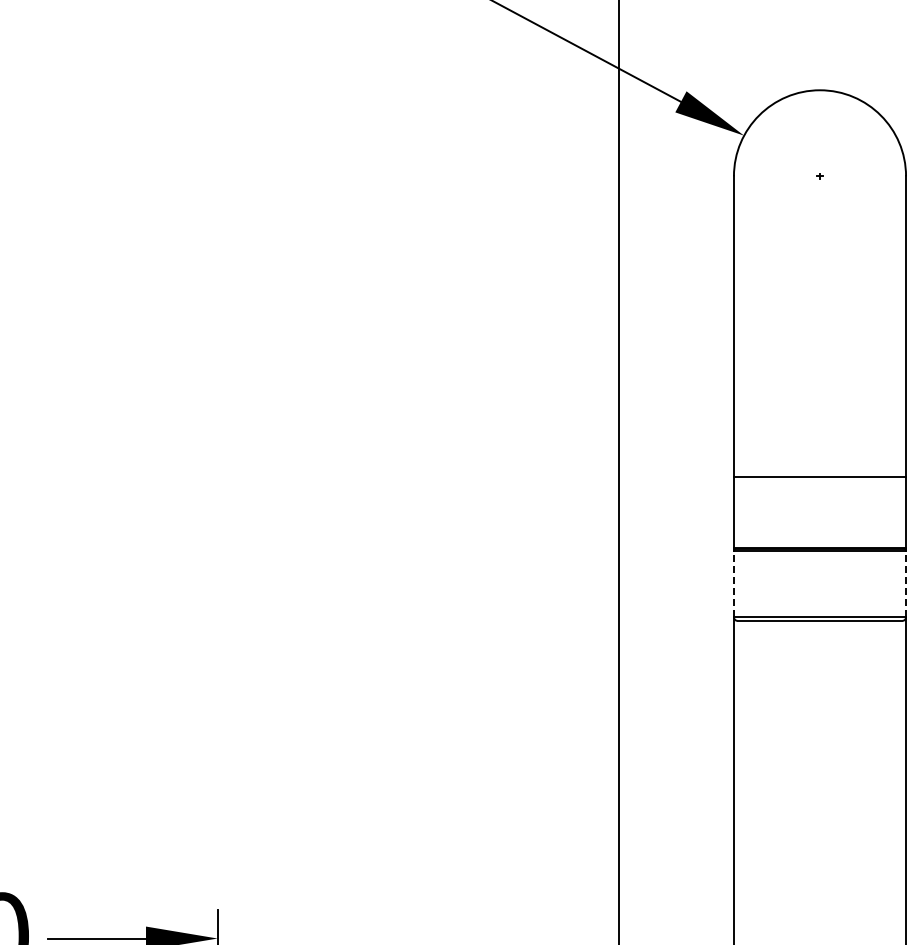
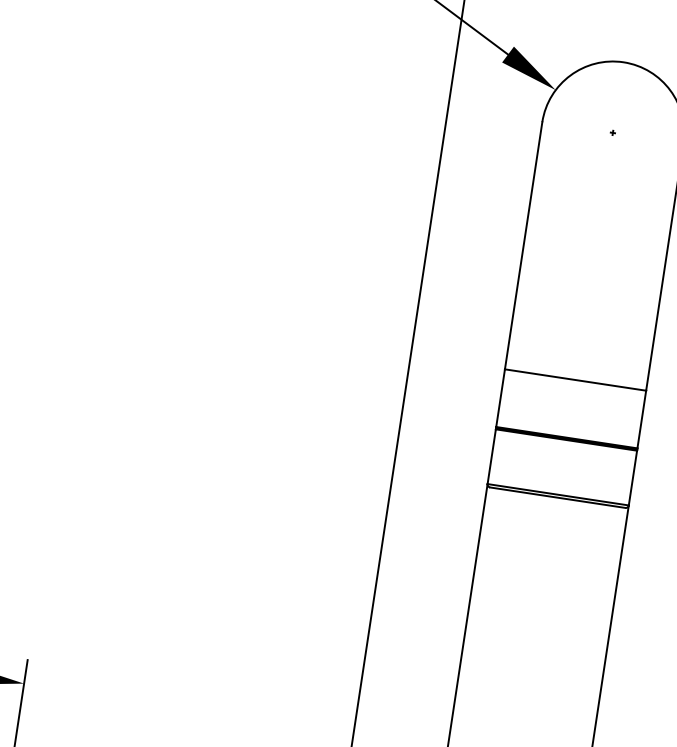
line: (733, 583) -> (491, 456), dashed -> solid
line: (906, 583) -> (633, 477), dashed -> solid

